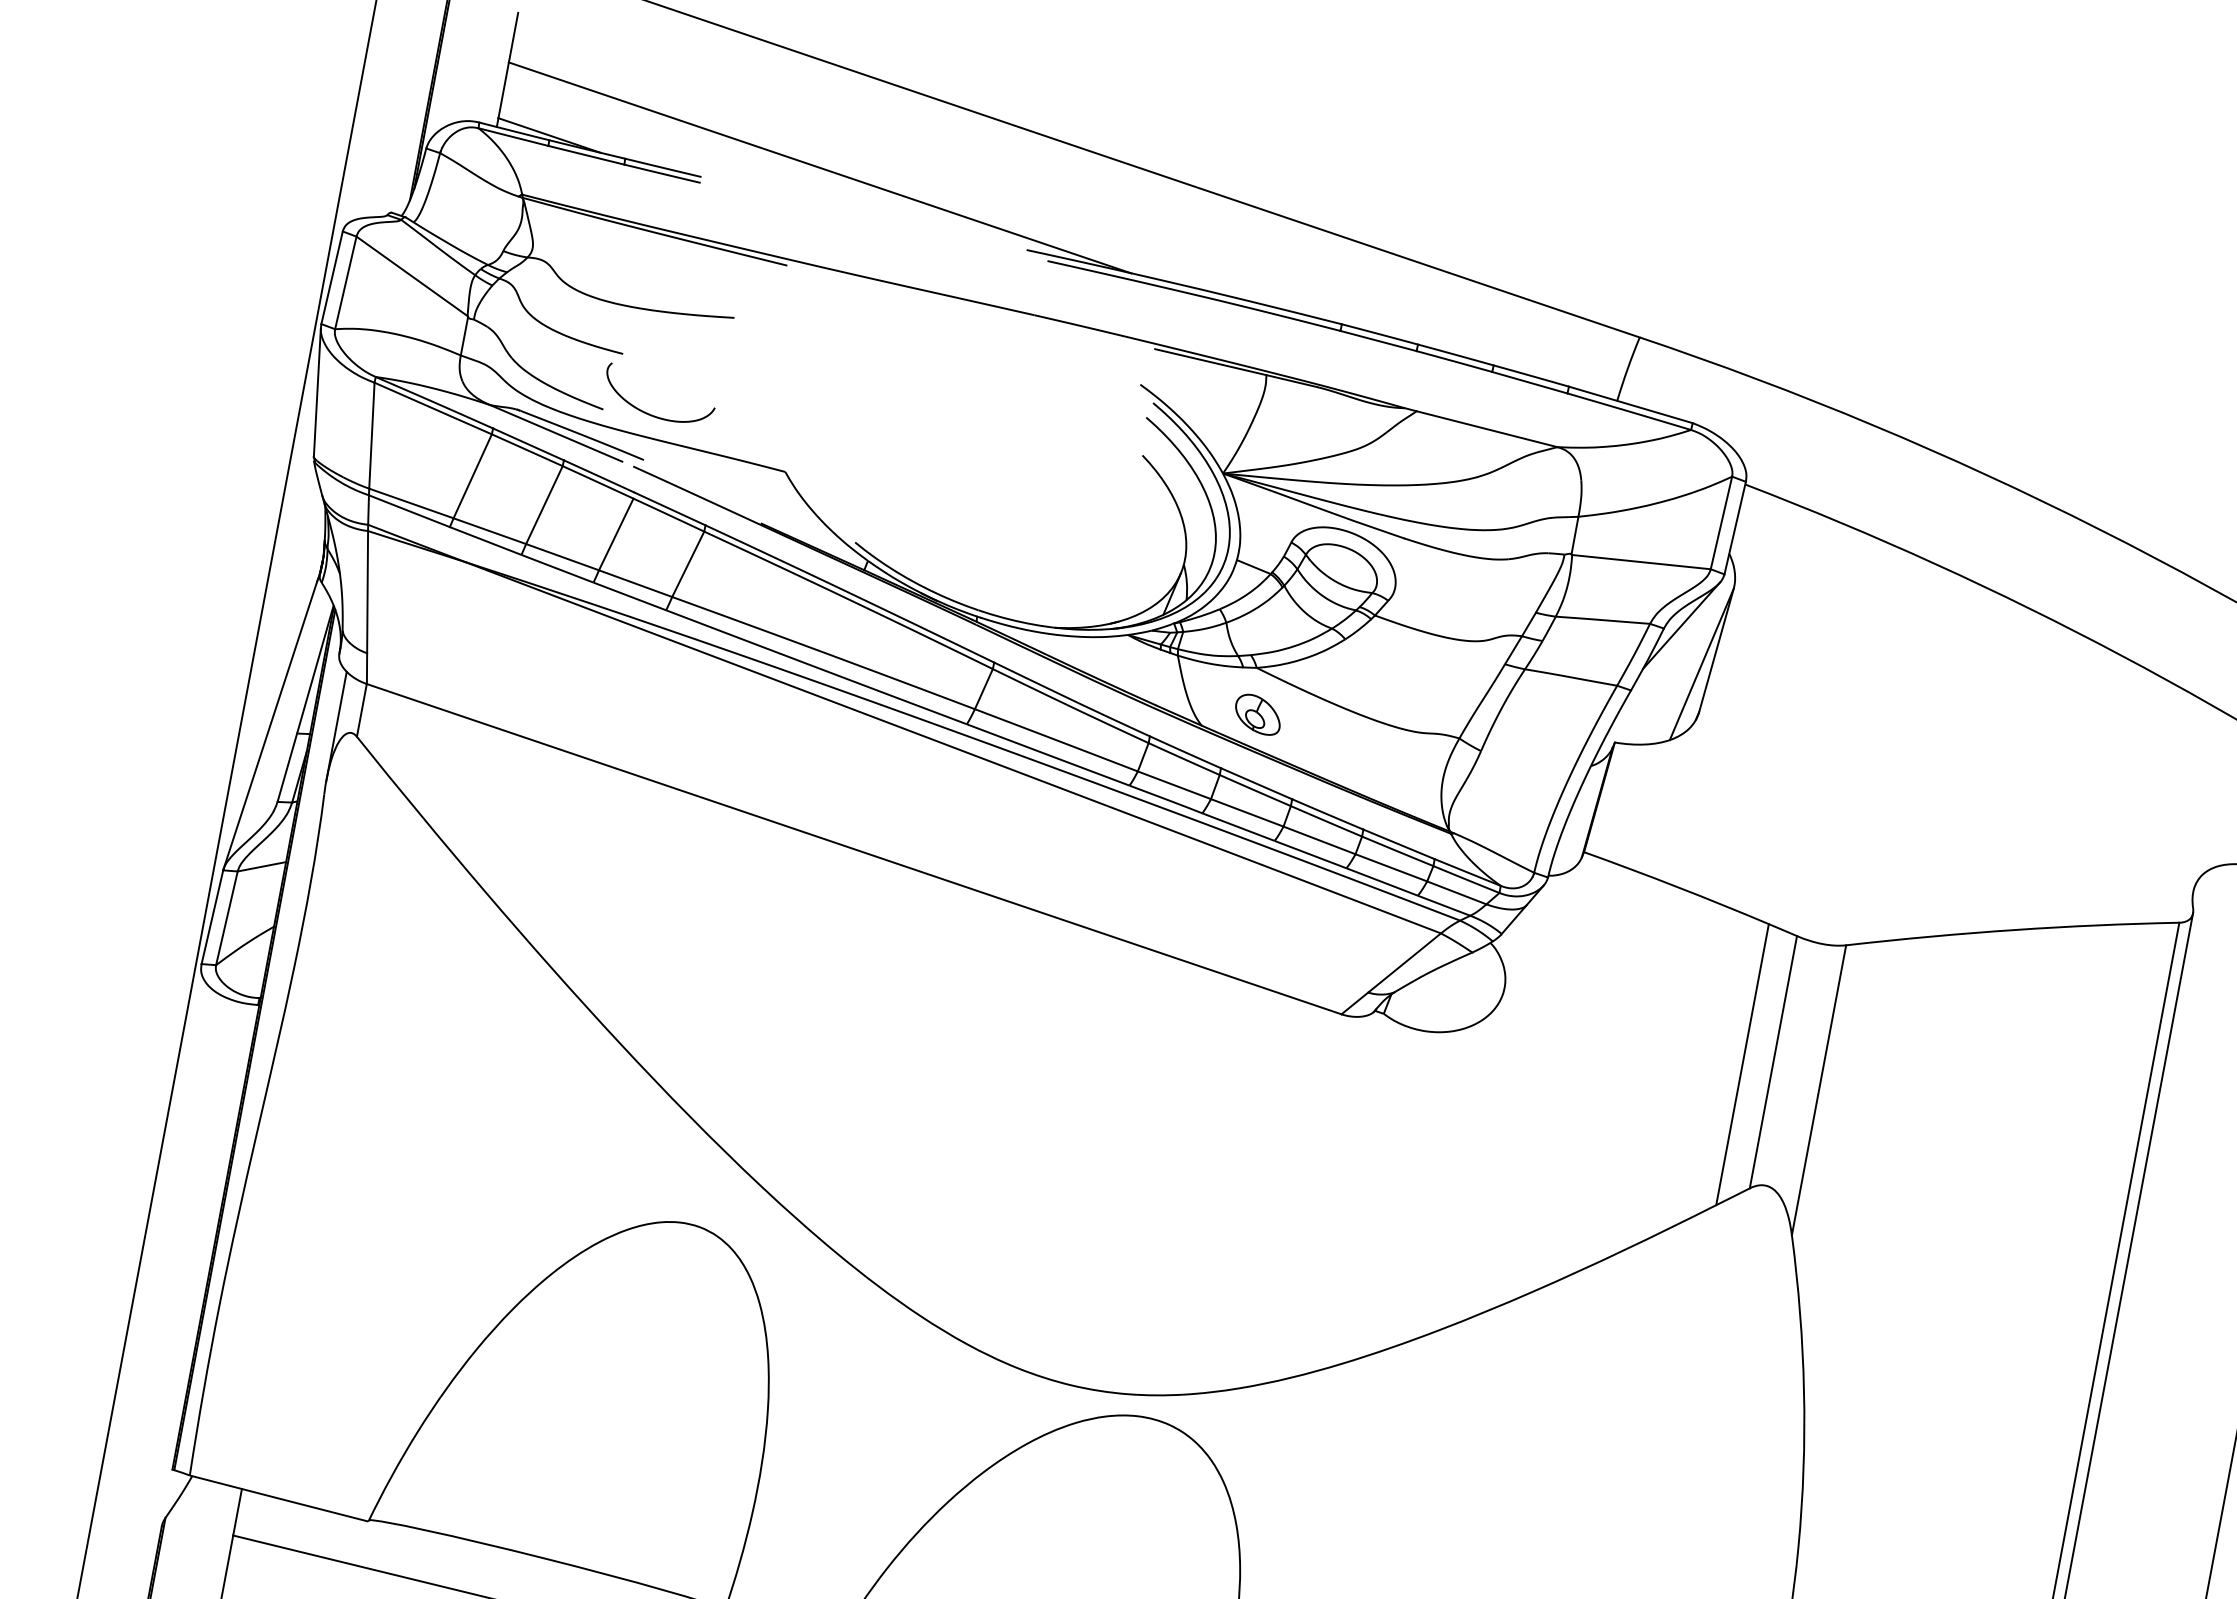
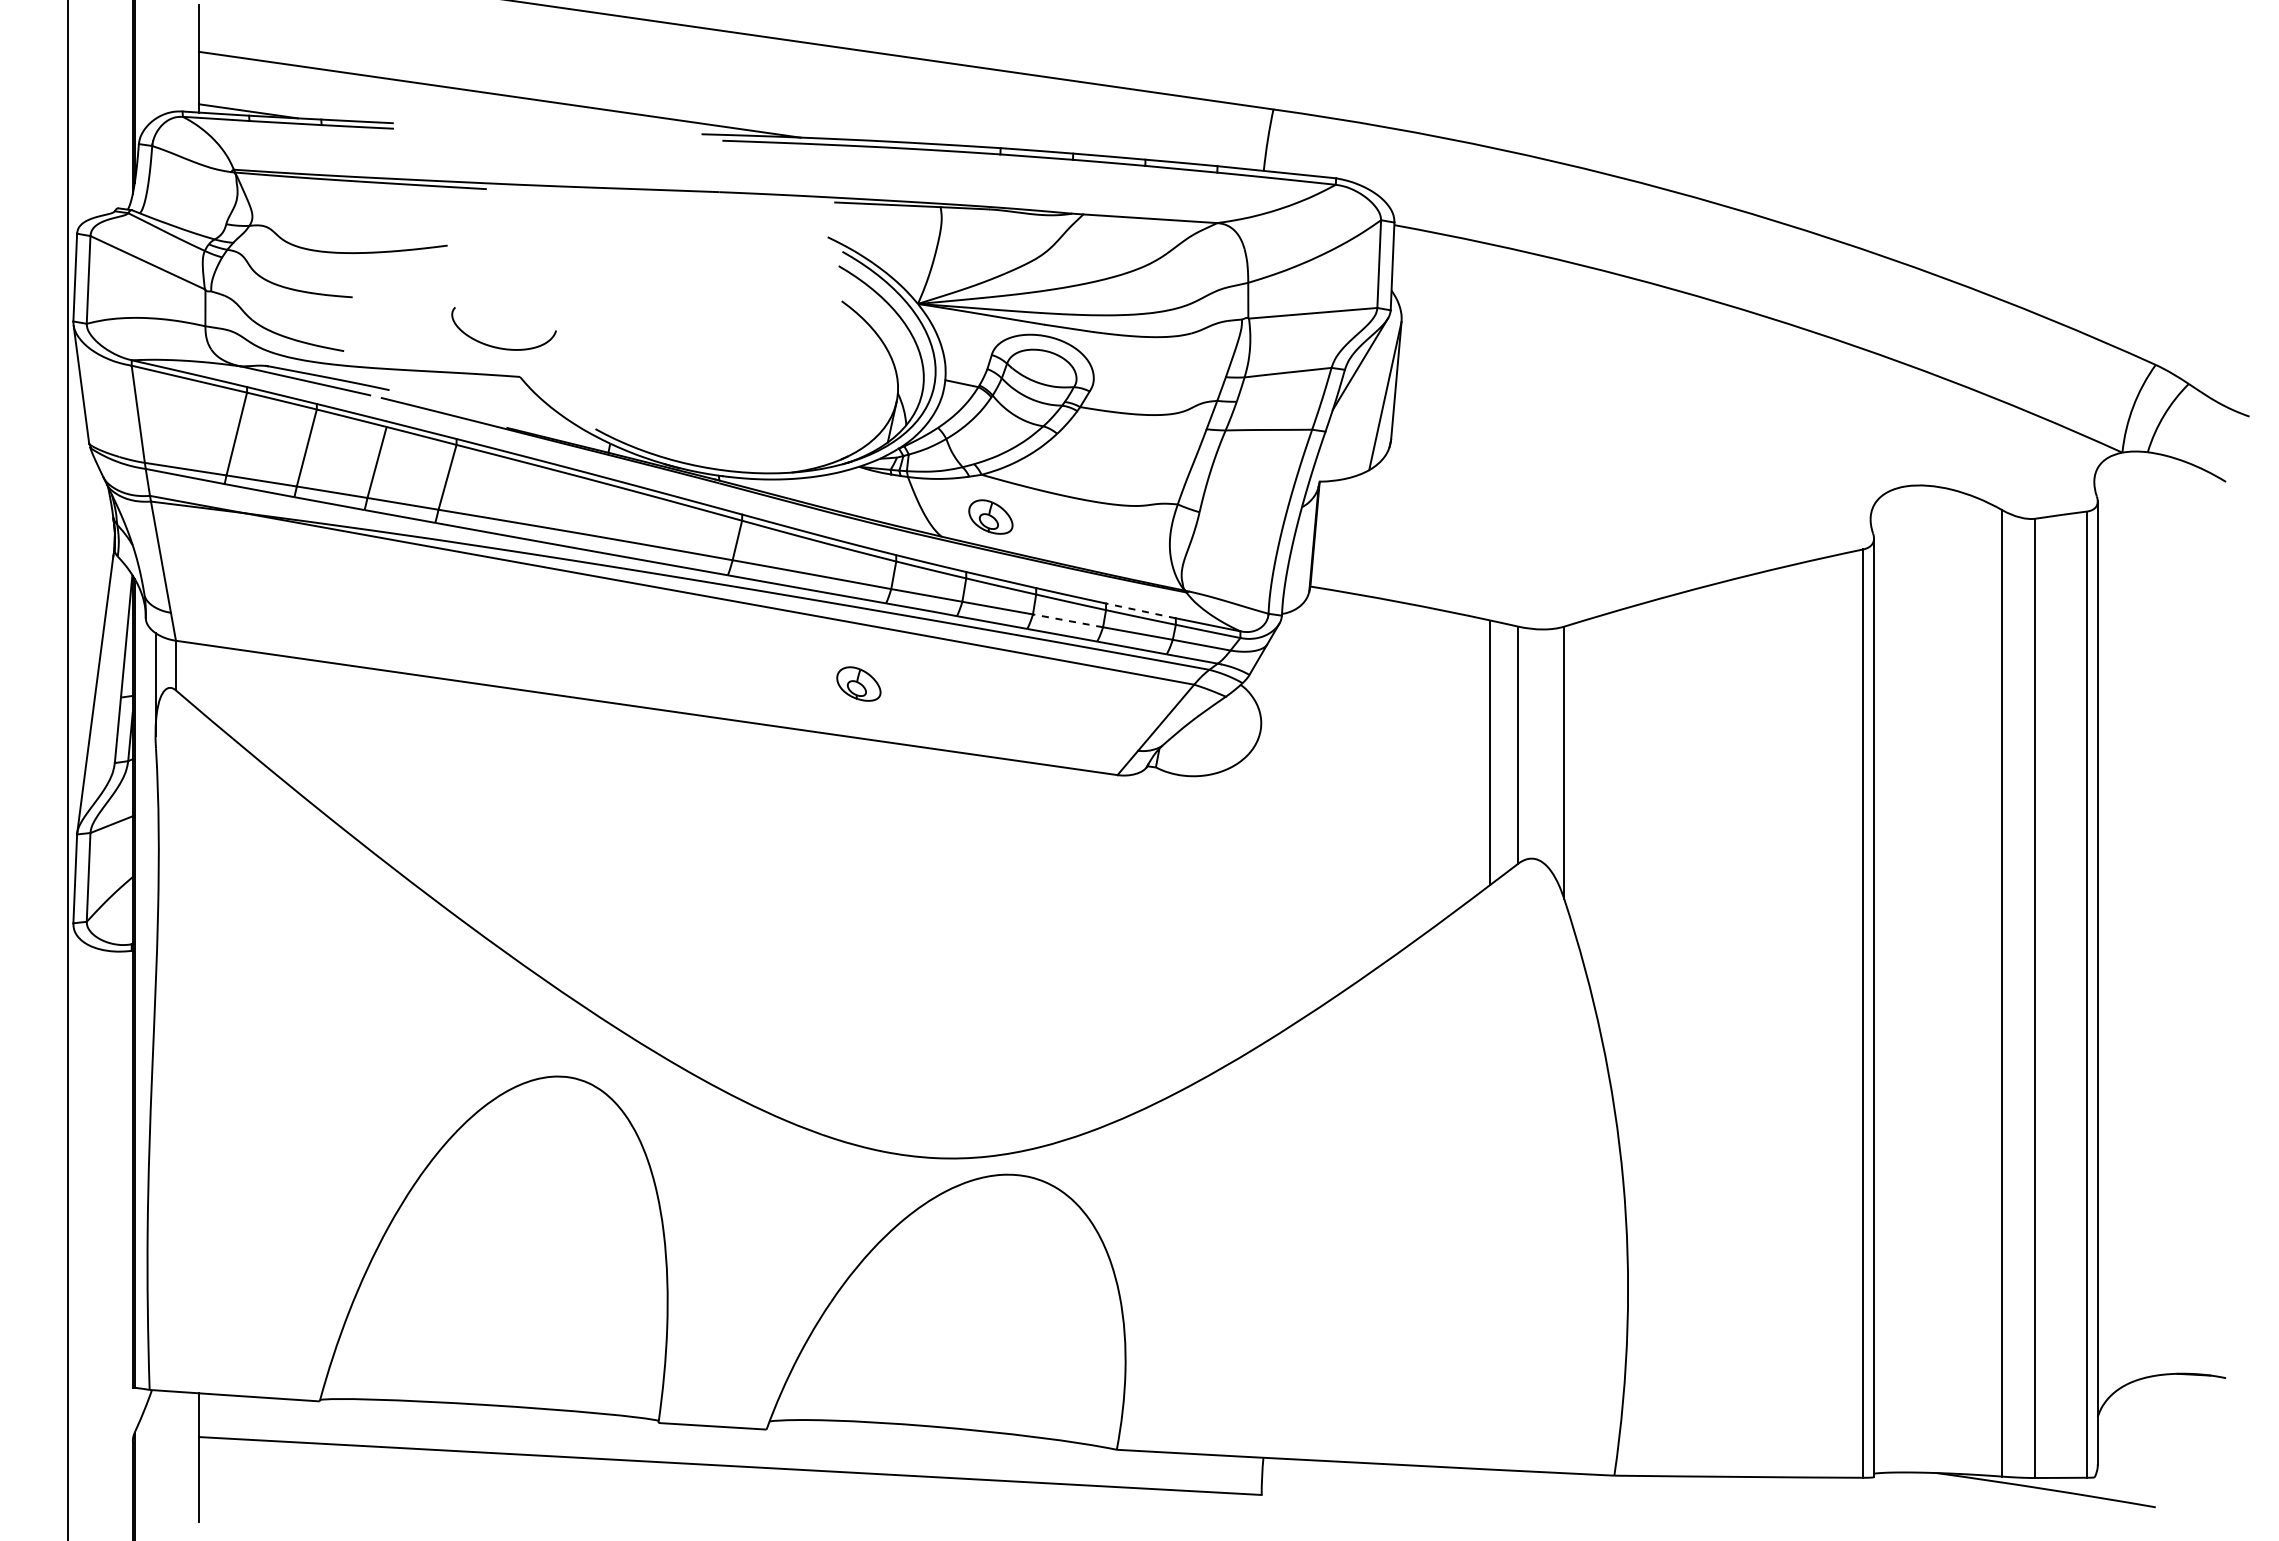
curve: (654, 415) -> (502, 347), moved
line: (1320, 840) -> (1068, 620), solid -> dashed
line: (1398, 843) -> (1140, 610), solid -> dashed
part: (1084, 865) -> (858, 683), added

